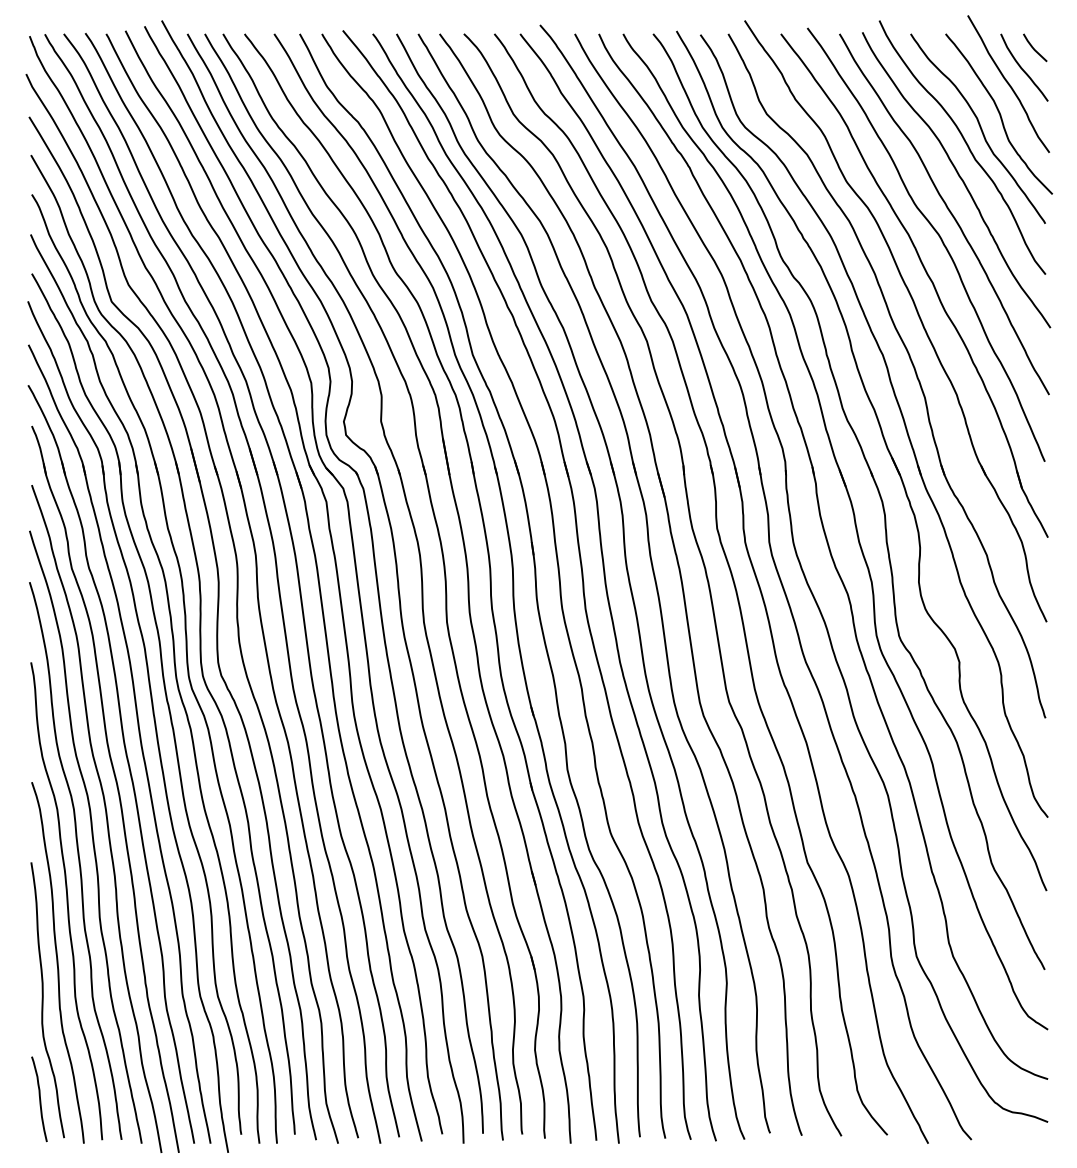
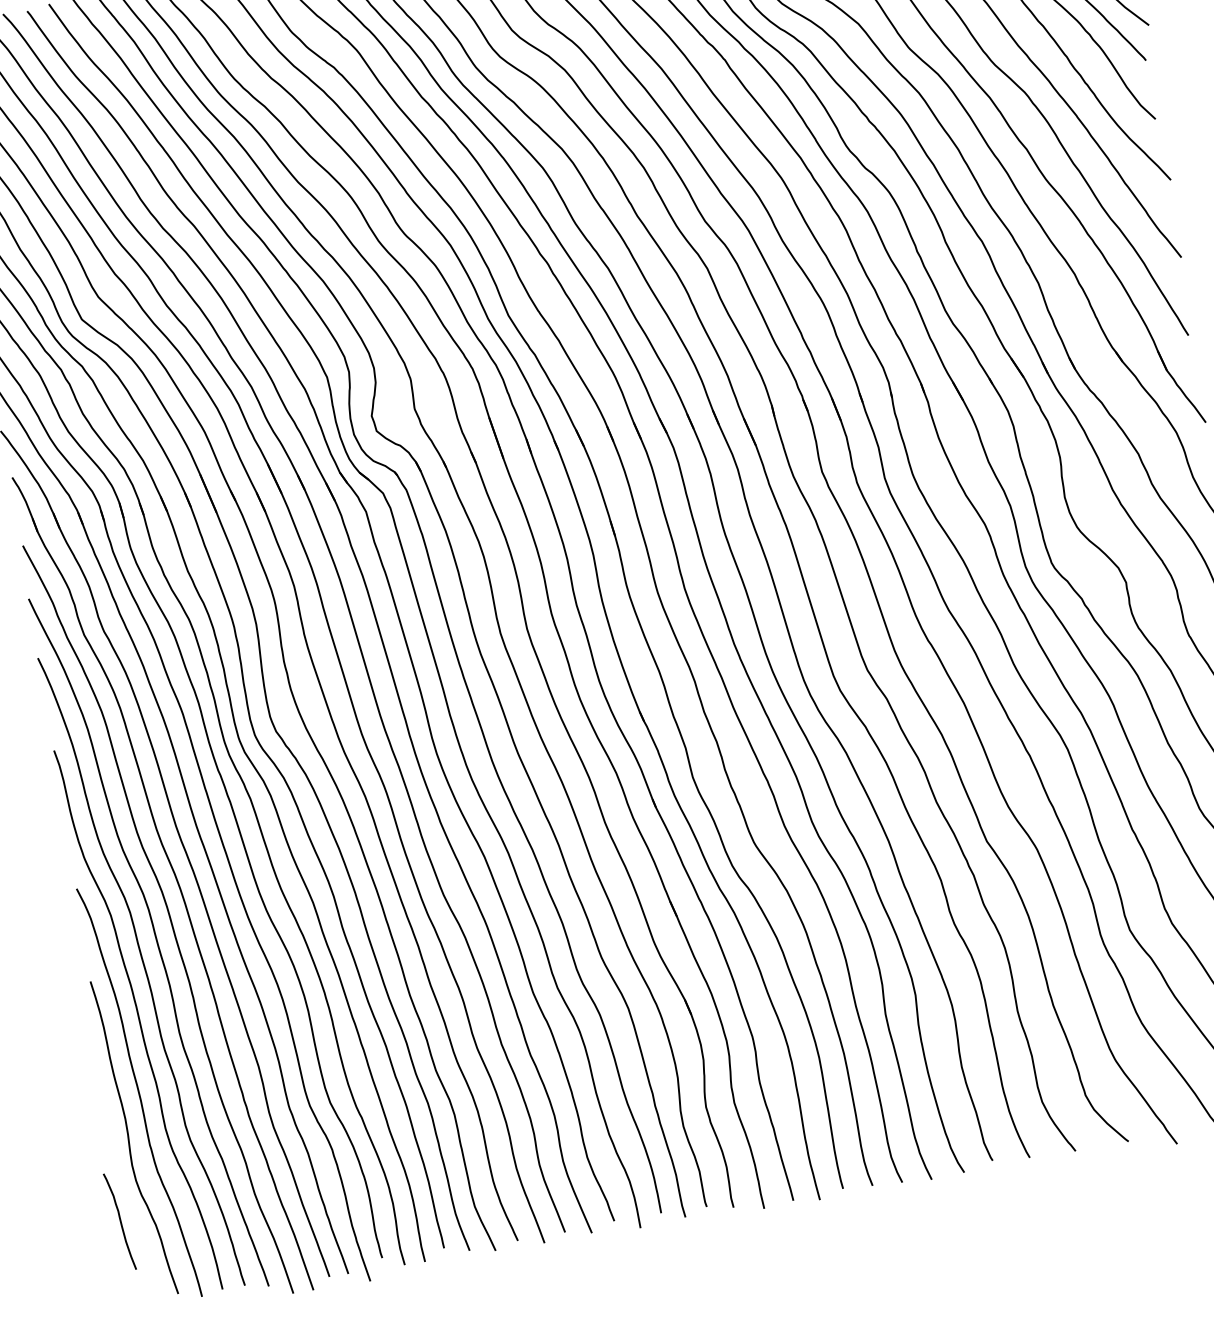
curve: (39, 1099) -> (120, 1221), moved

